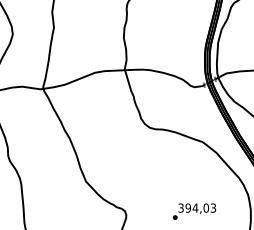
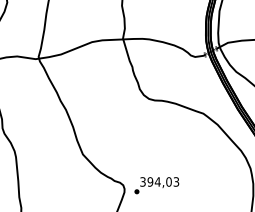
text: (194, 211) -> (156, 185), moved

